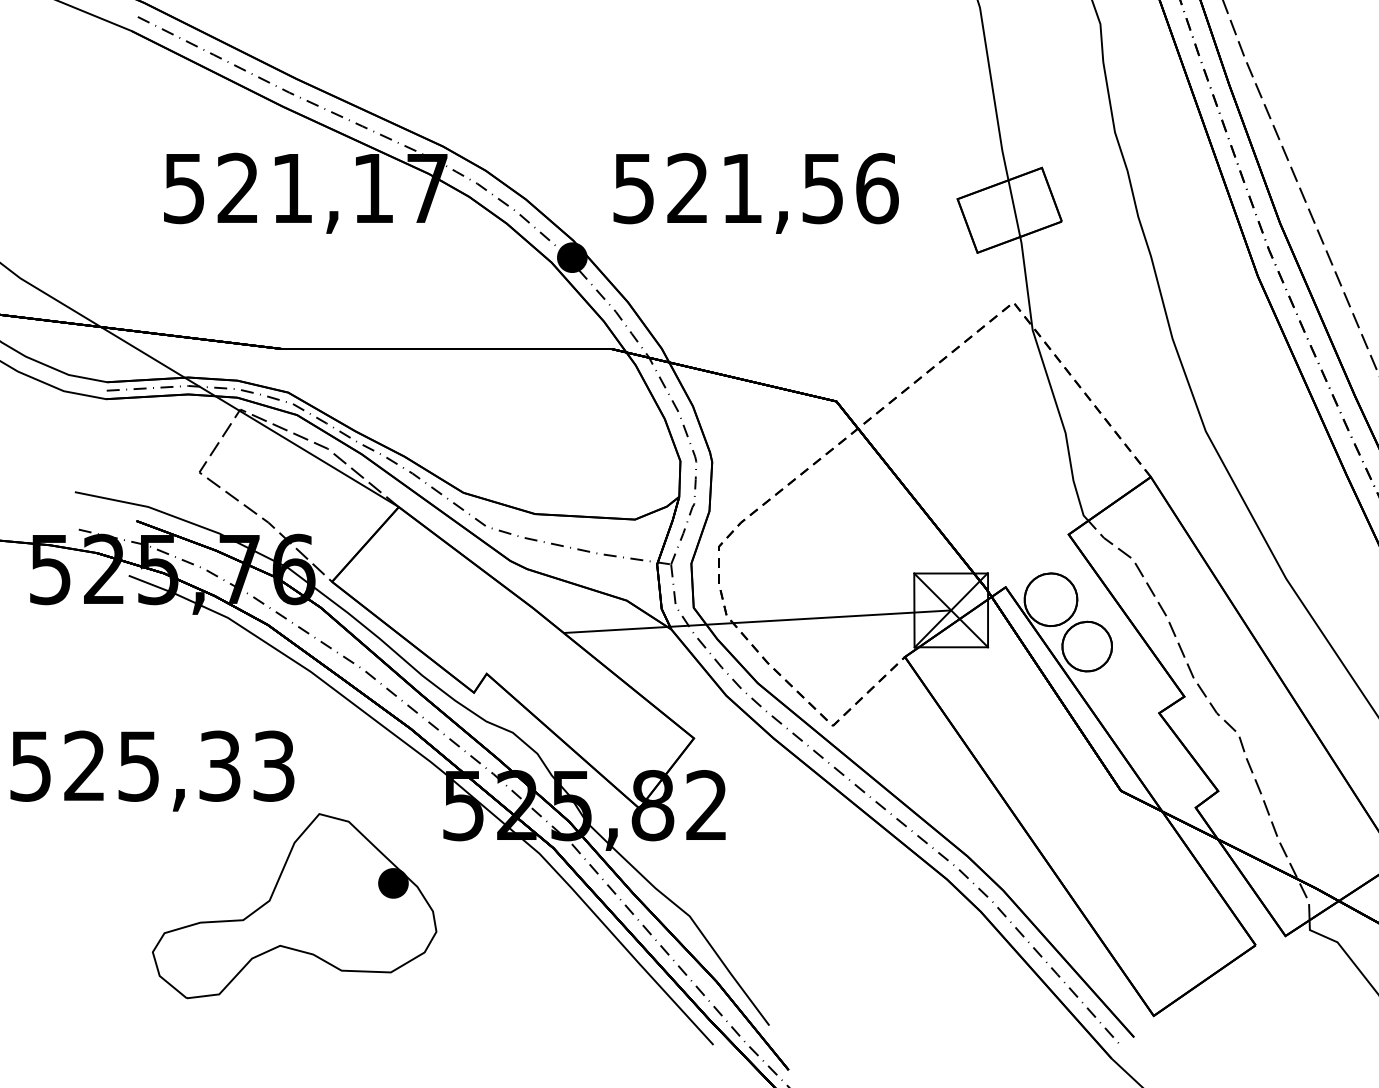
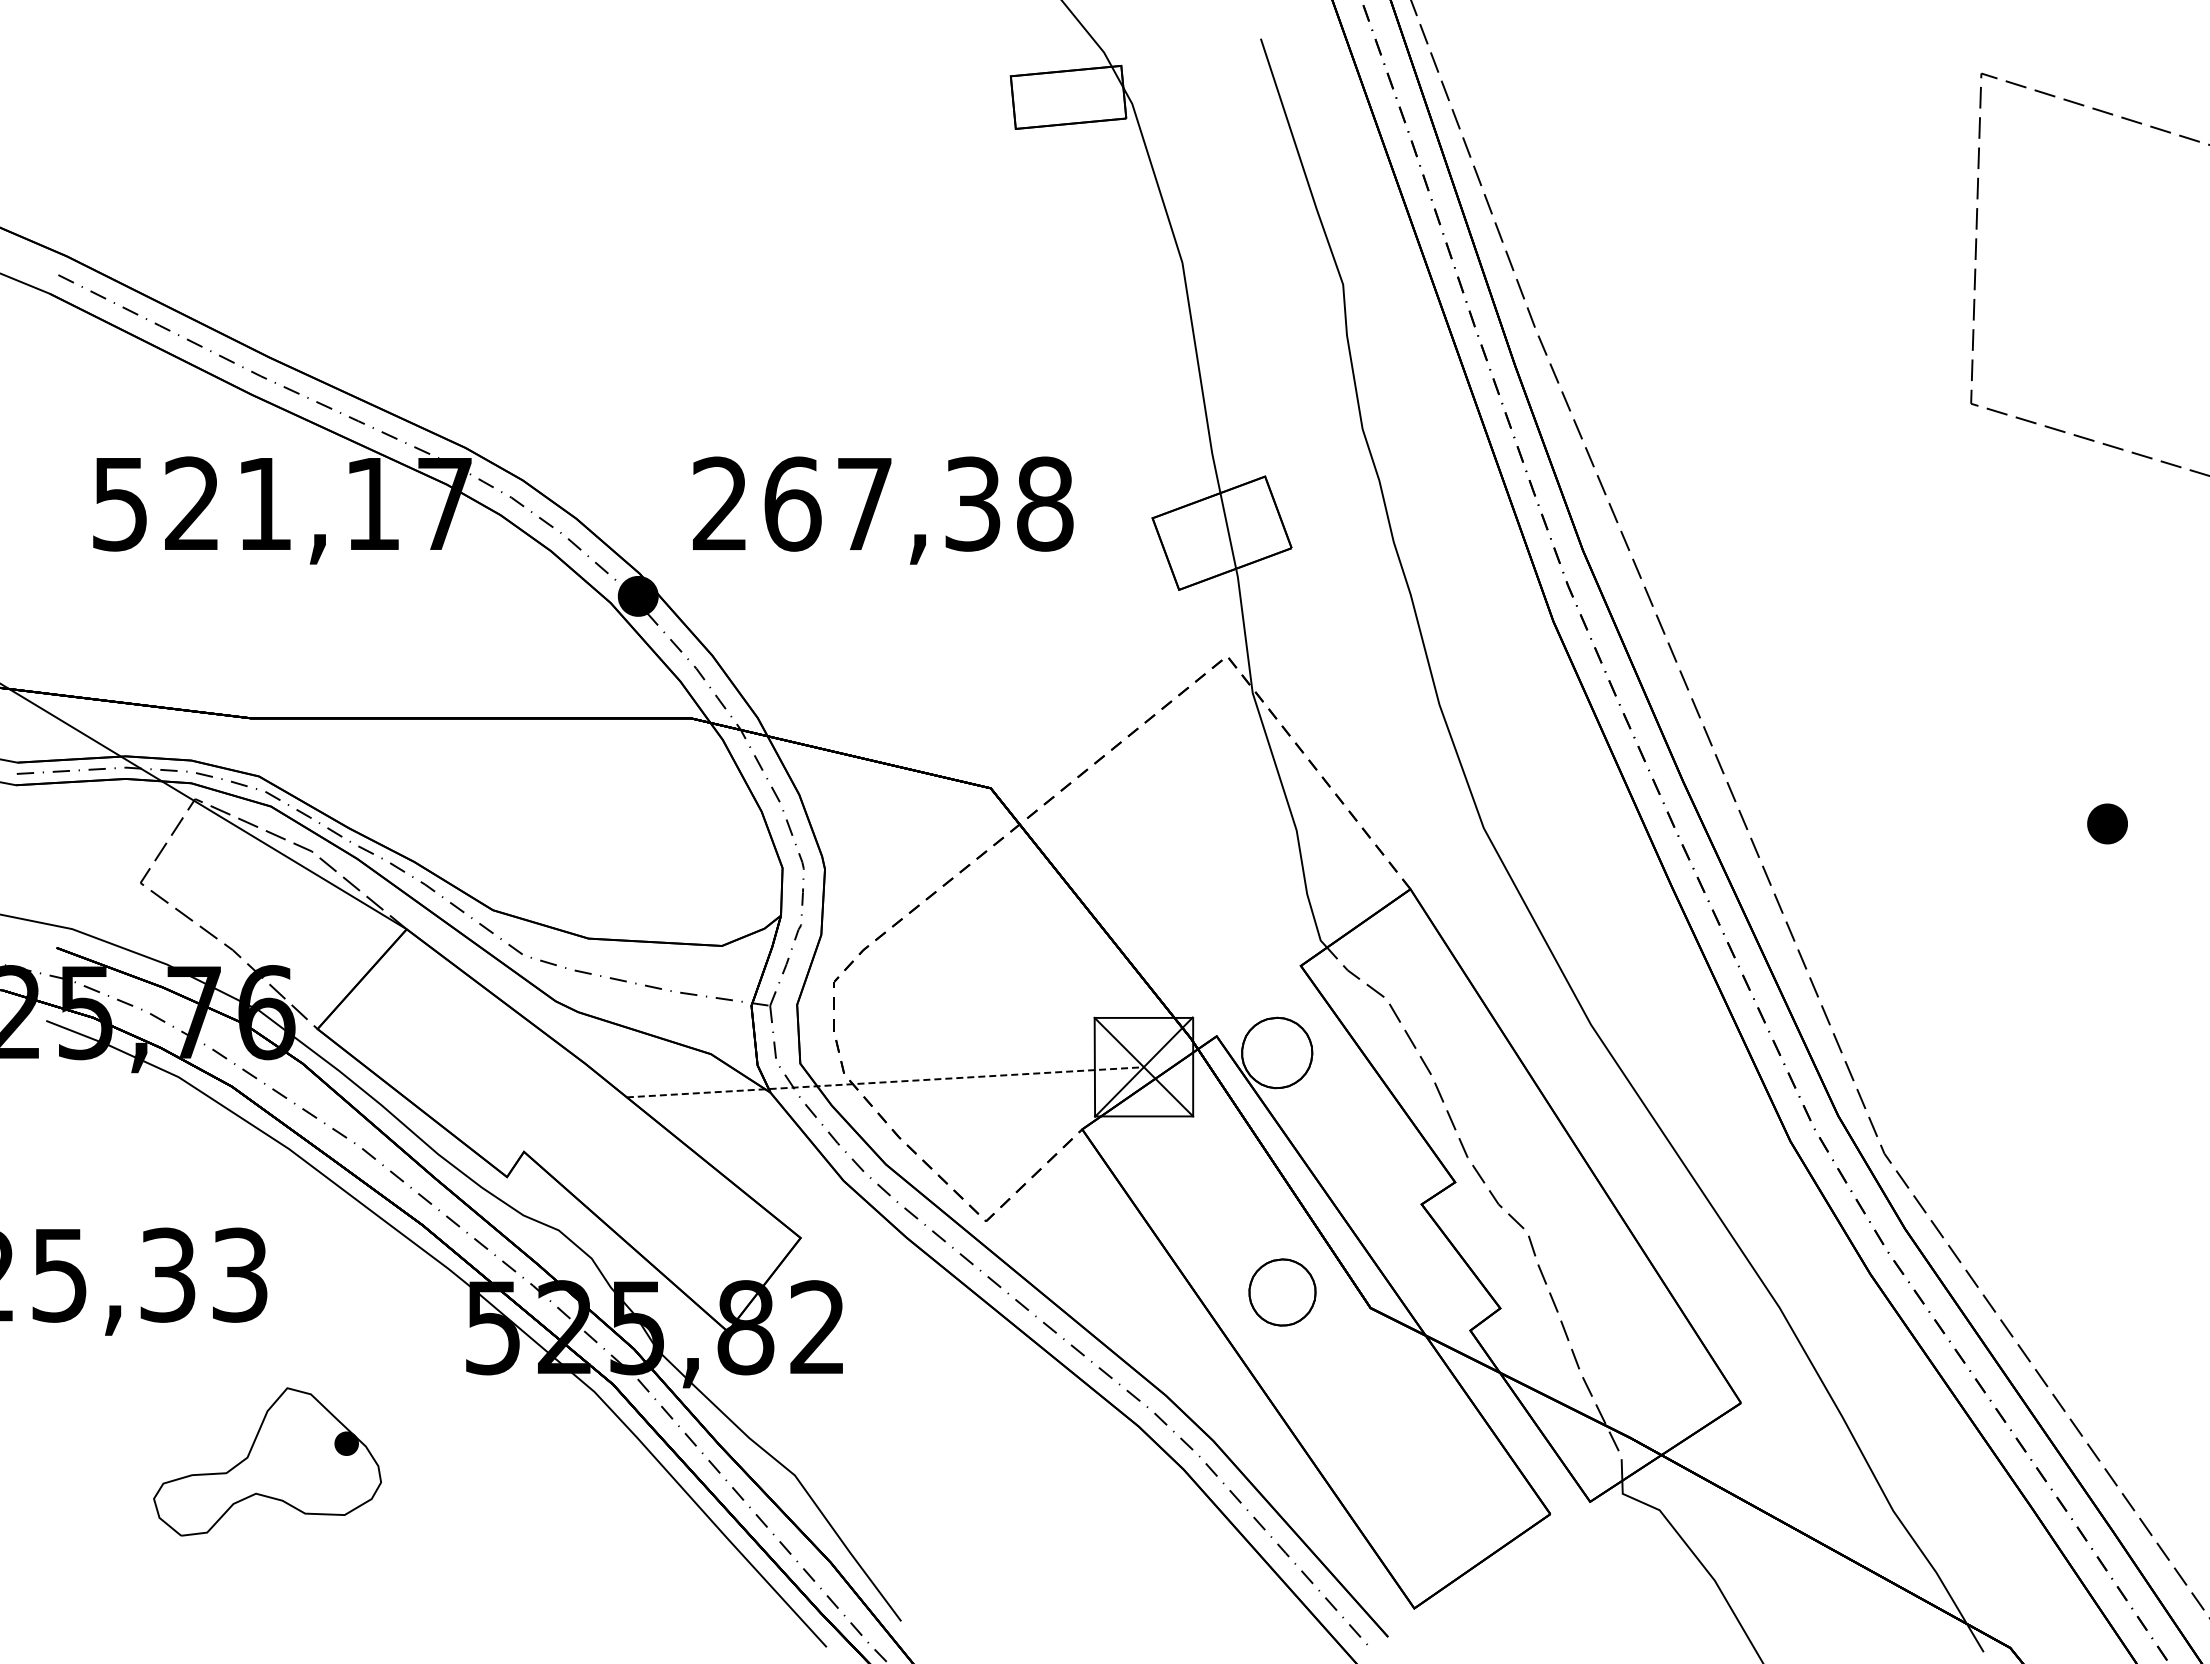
text: (756, 188) -> (883, 503), 521,56 -> 267,38
line: (757, 621) -> (885, 1082), solid -> dashed
part: (1087, 646) -> (1282, 1292), moved
part: (294, 905) -> (267, 1461), size x0.6

